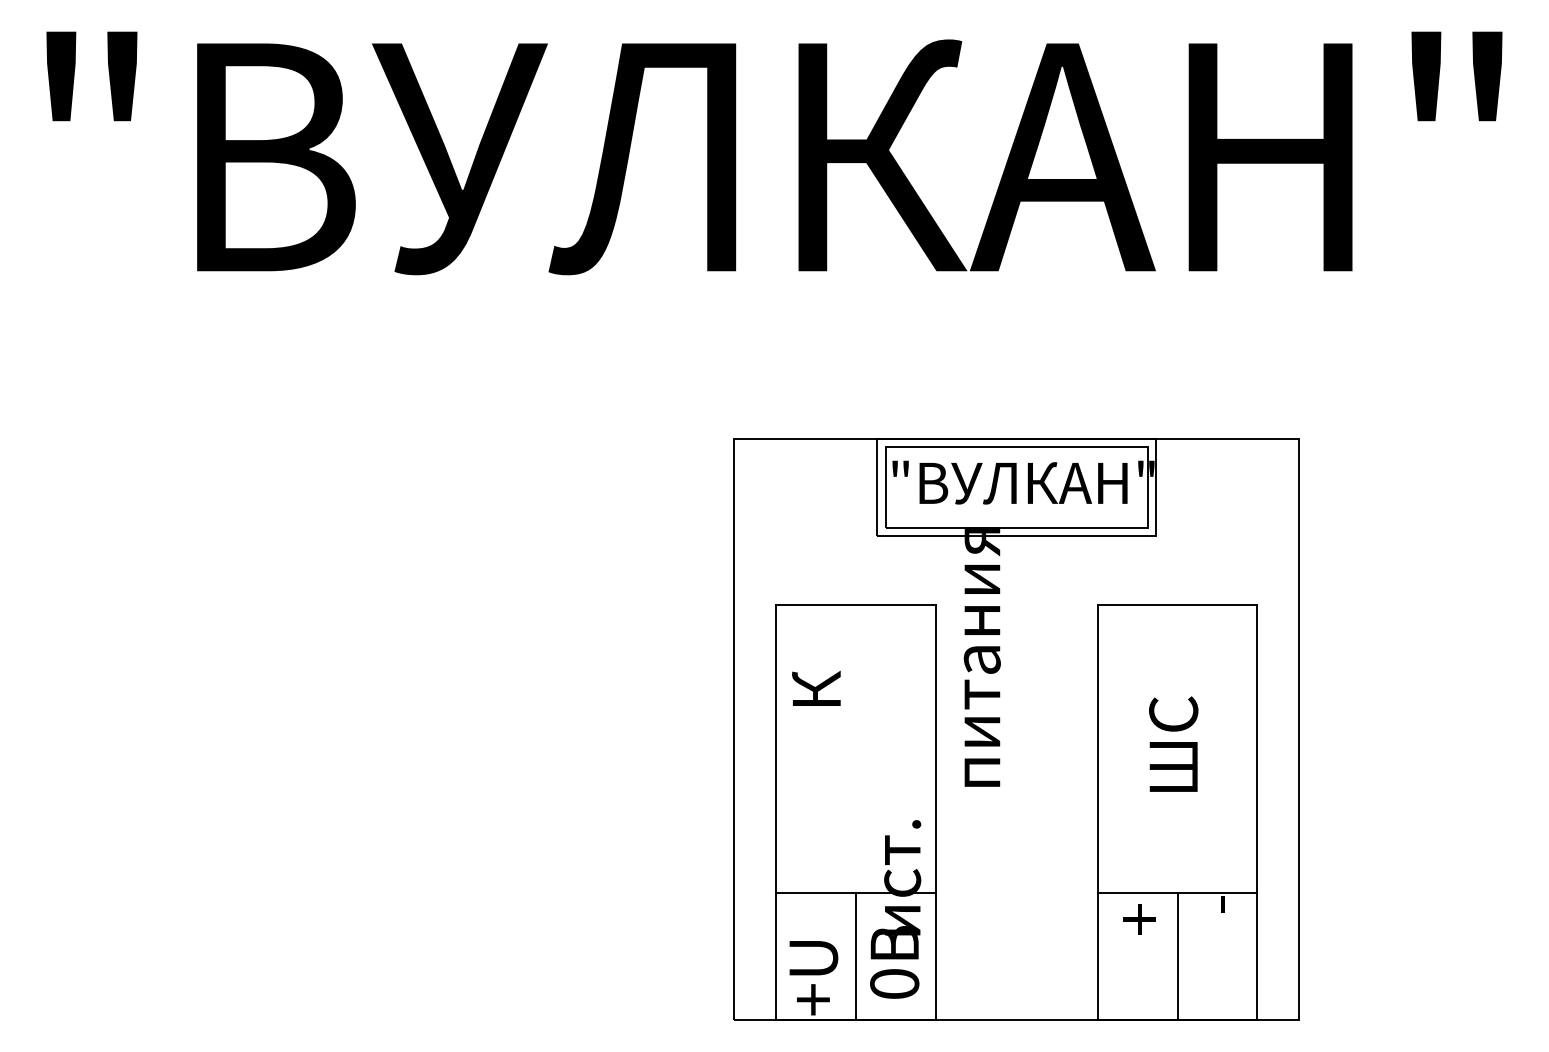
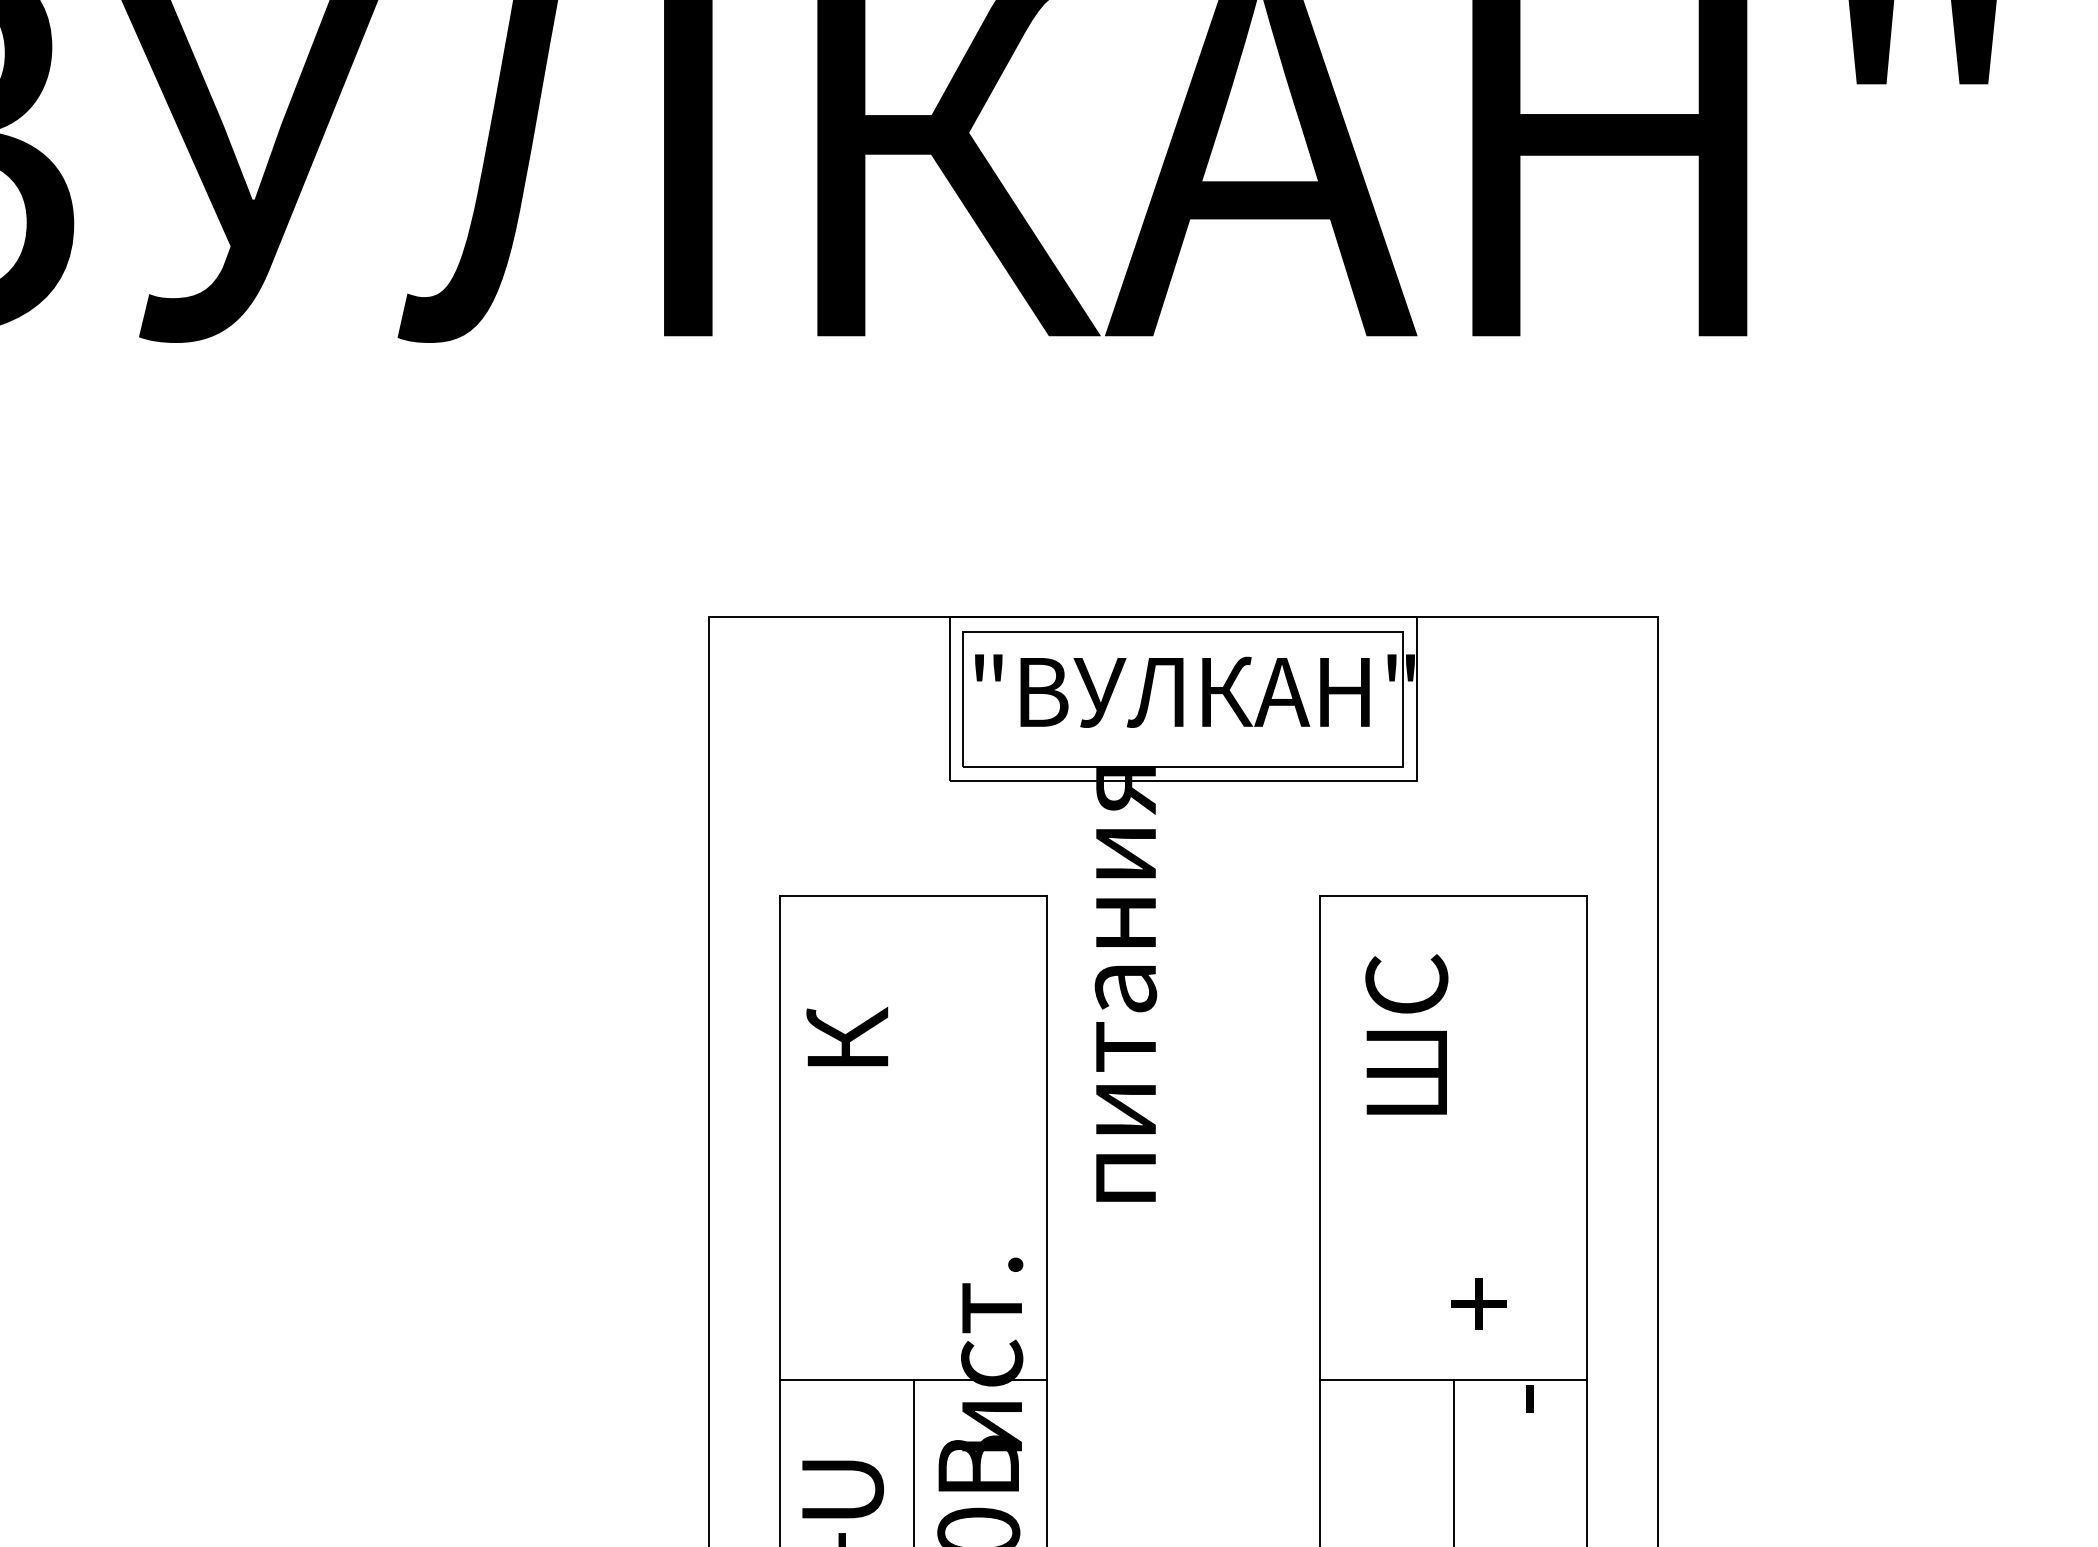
text: (1173, 743) -> (1406, 1033), moved
text: (1139, 919) -> (1478, 1303), moved

